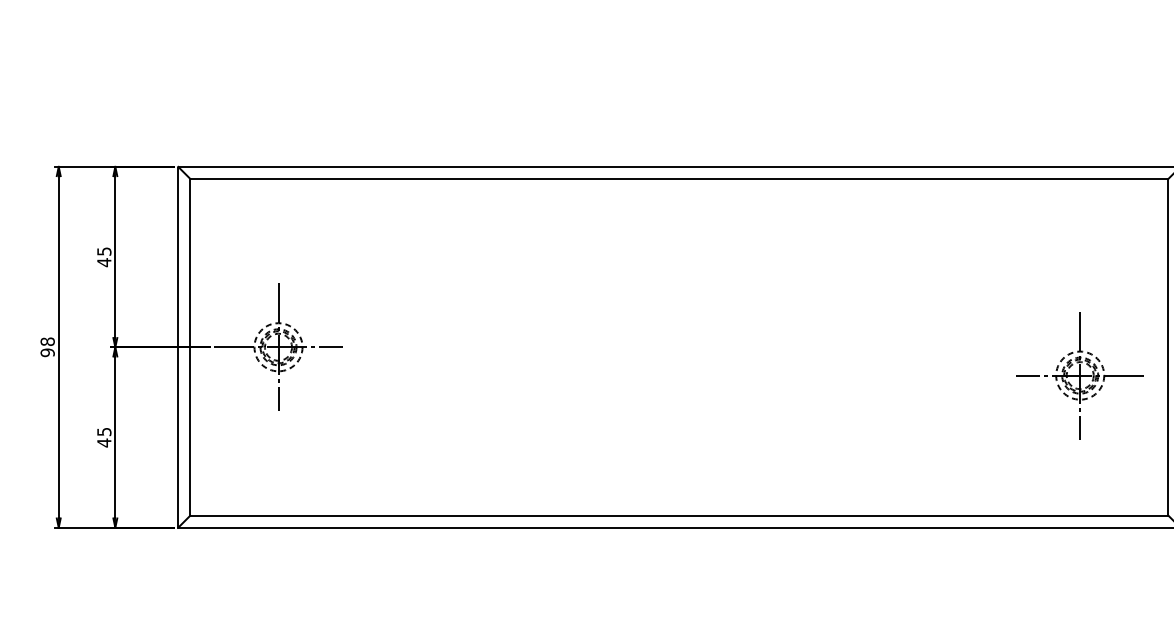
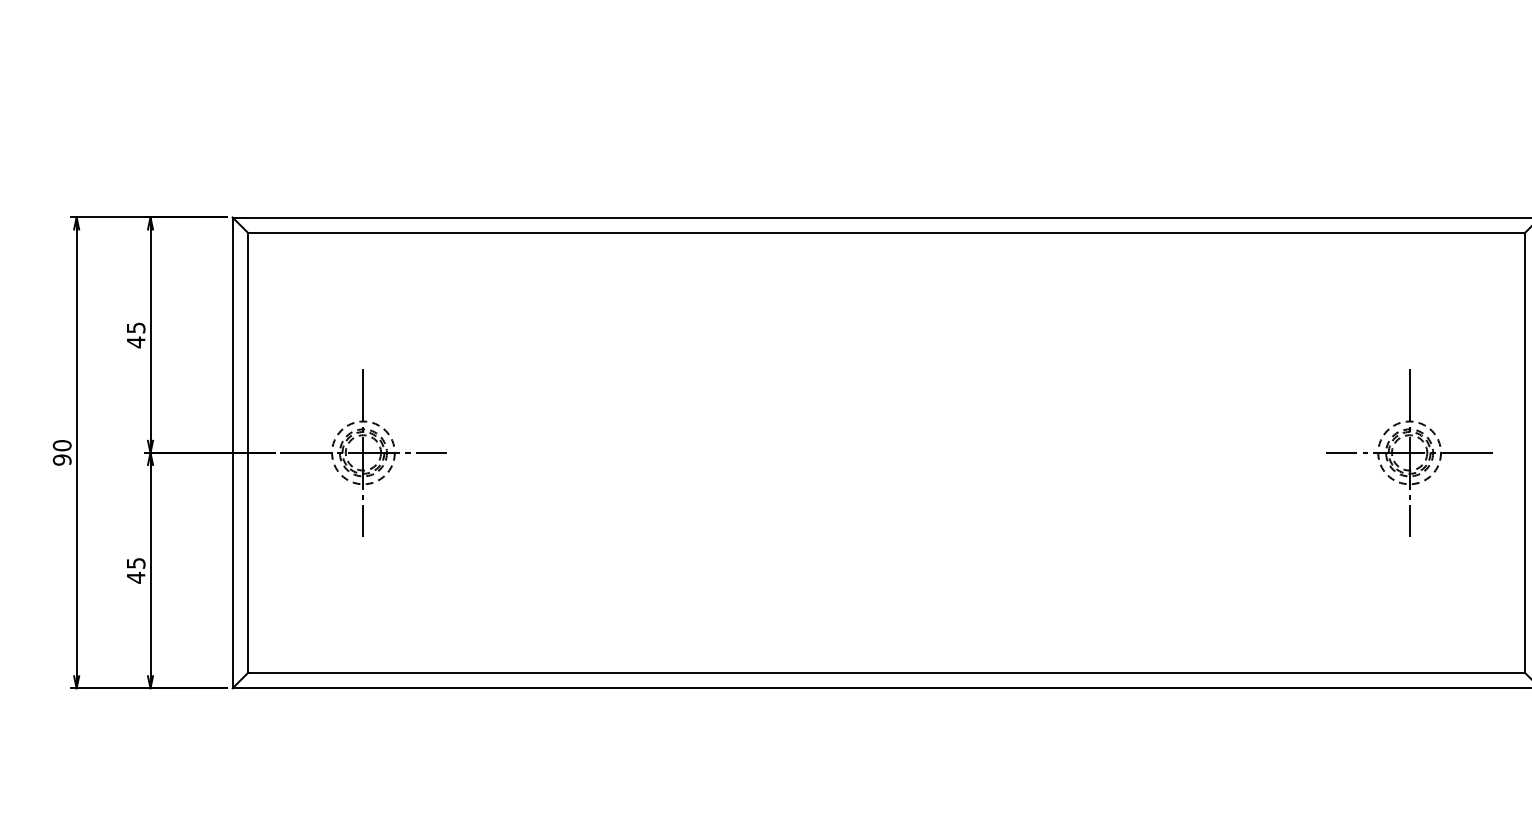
text: (47, 341) -> (62, 445), 98 -> 90
part: (1080, 375) -> (1409, 452), moved

